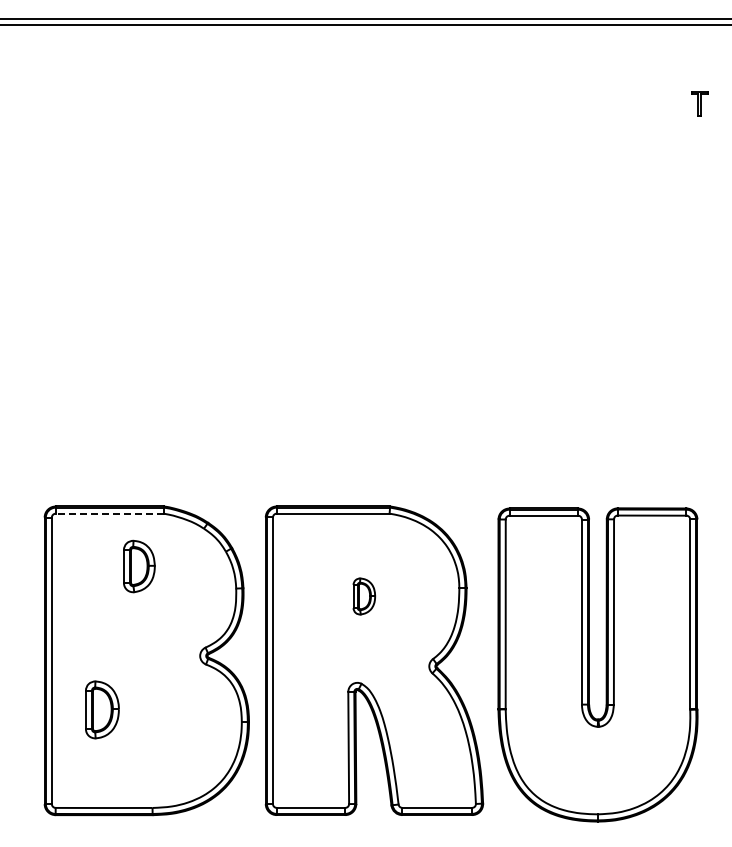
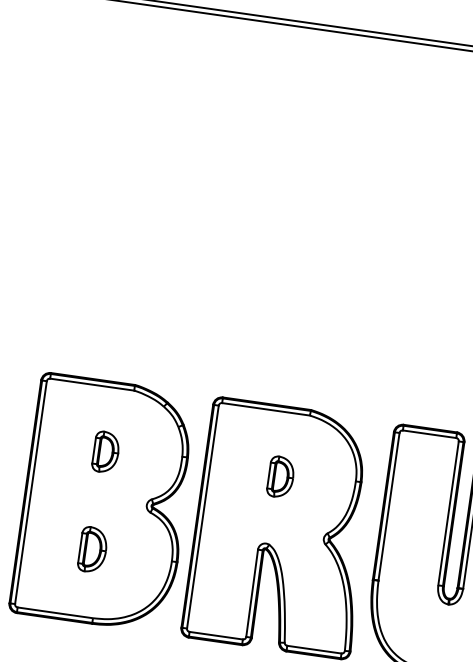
line: (109, 513) -> (92, 384), dashed -> solid
part: (139, 566) -> (106, 452), moved
part: (364, 596) -> (281, 477), size x1.43
part: (102, 709) -> (93, 549), moved

